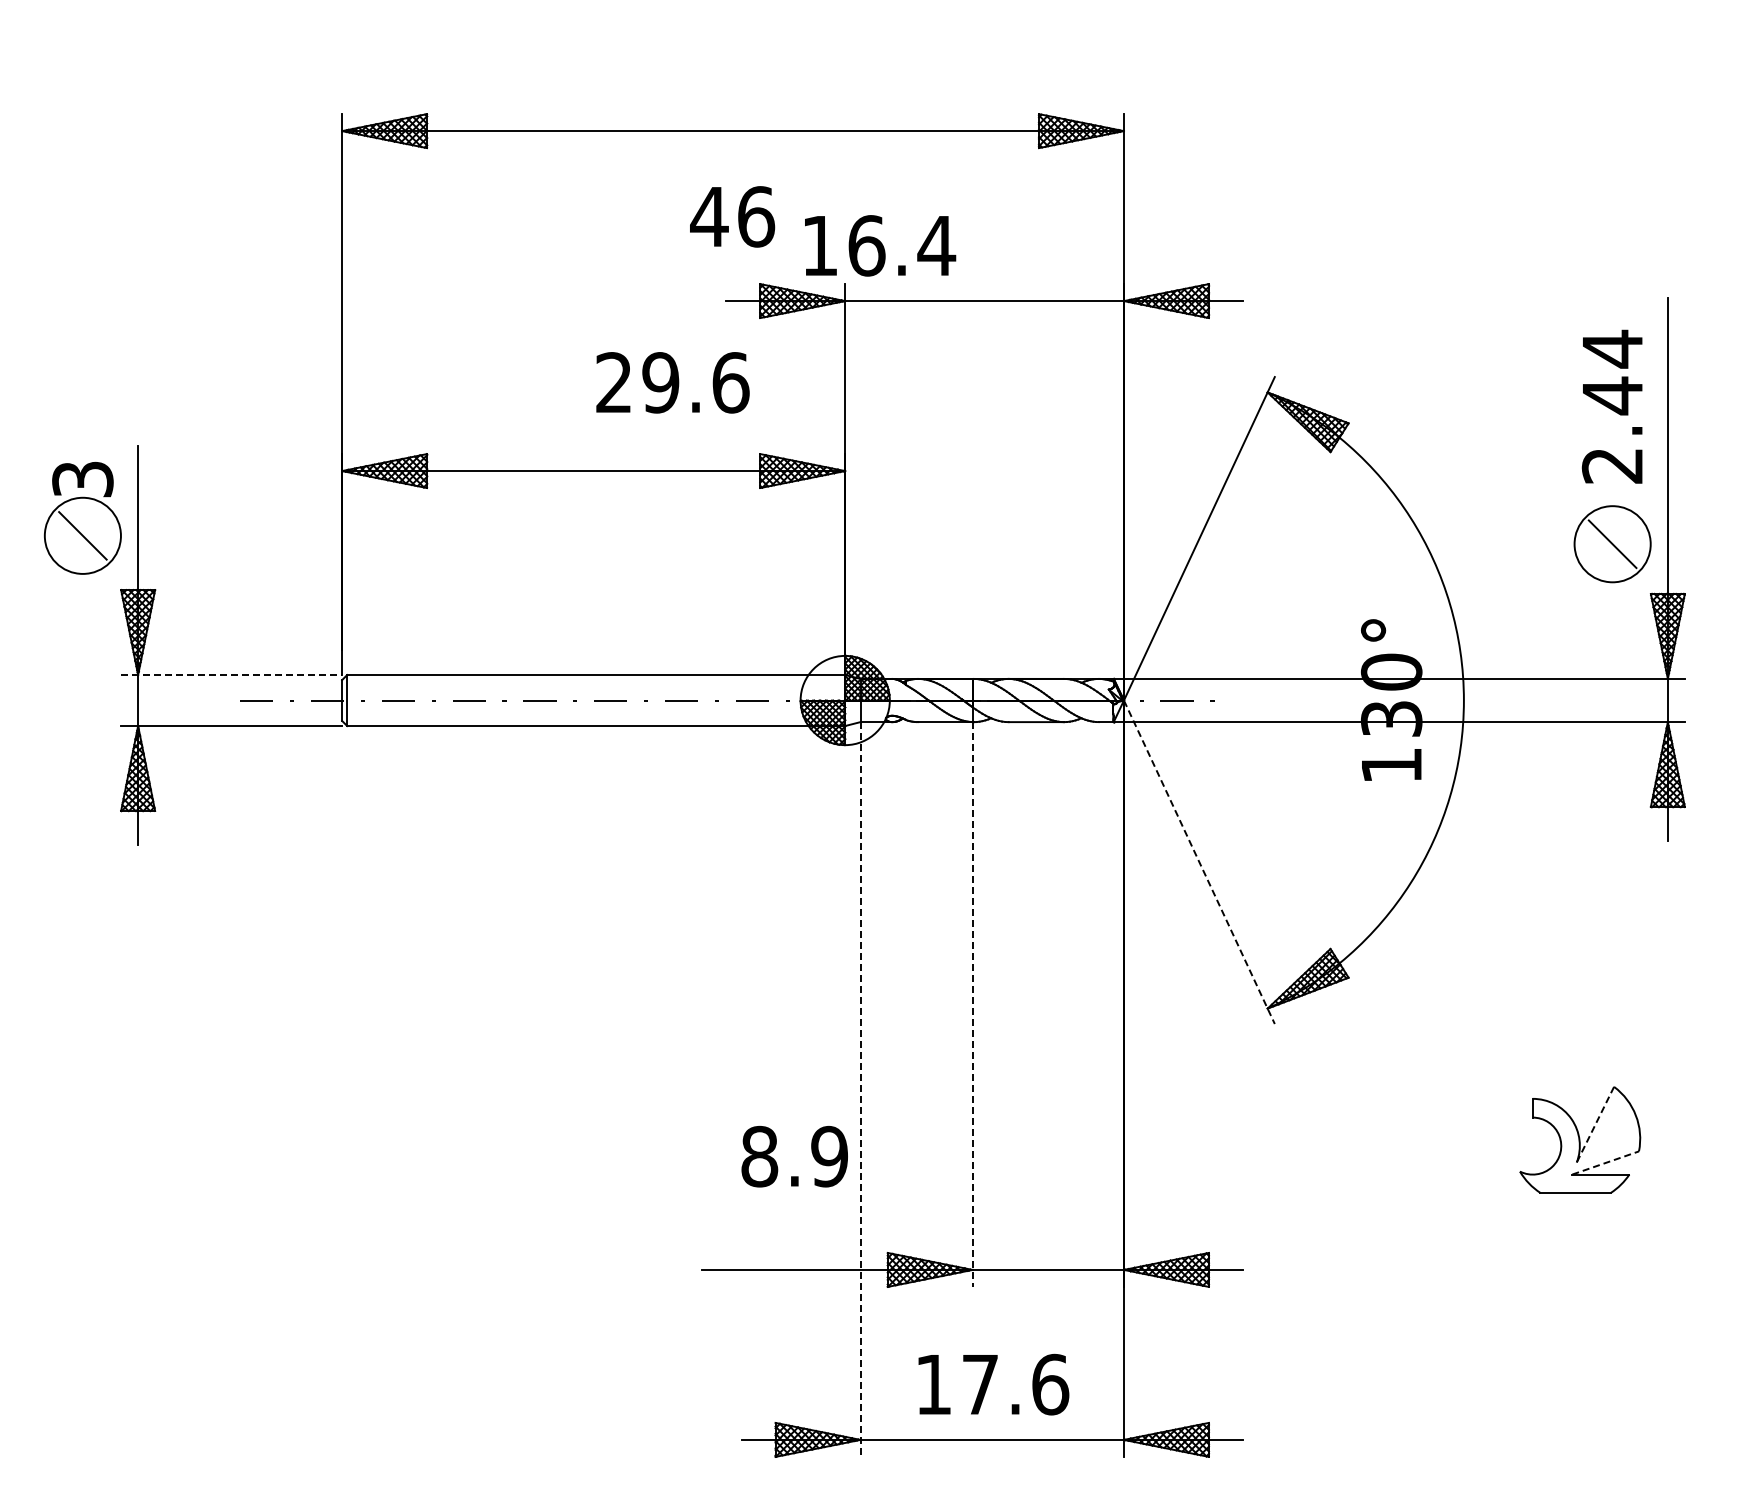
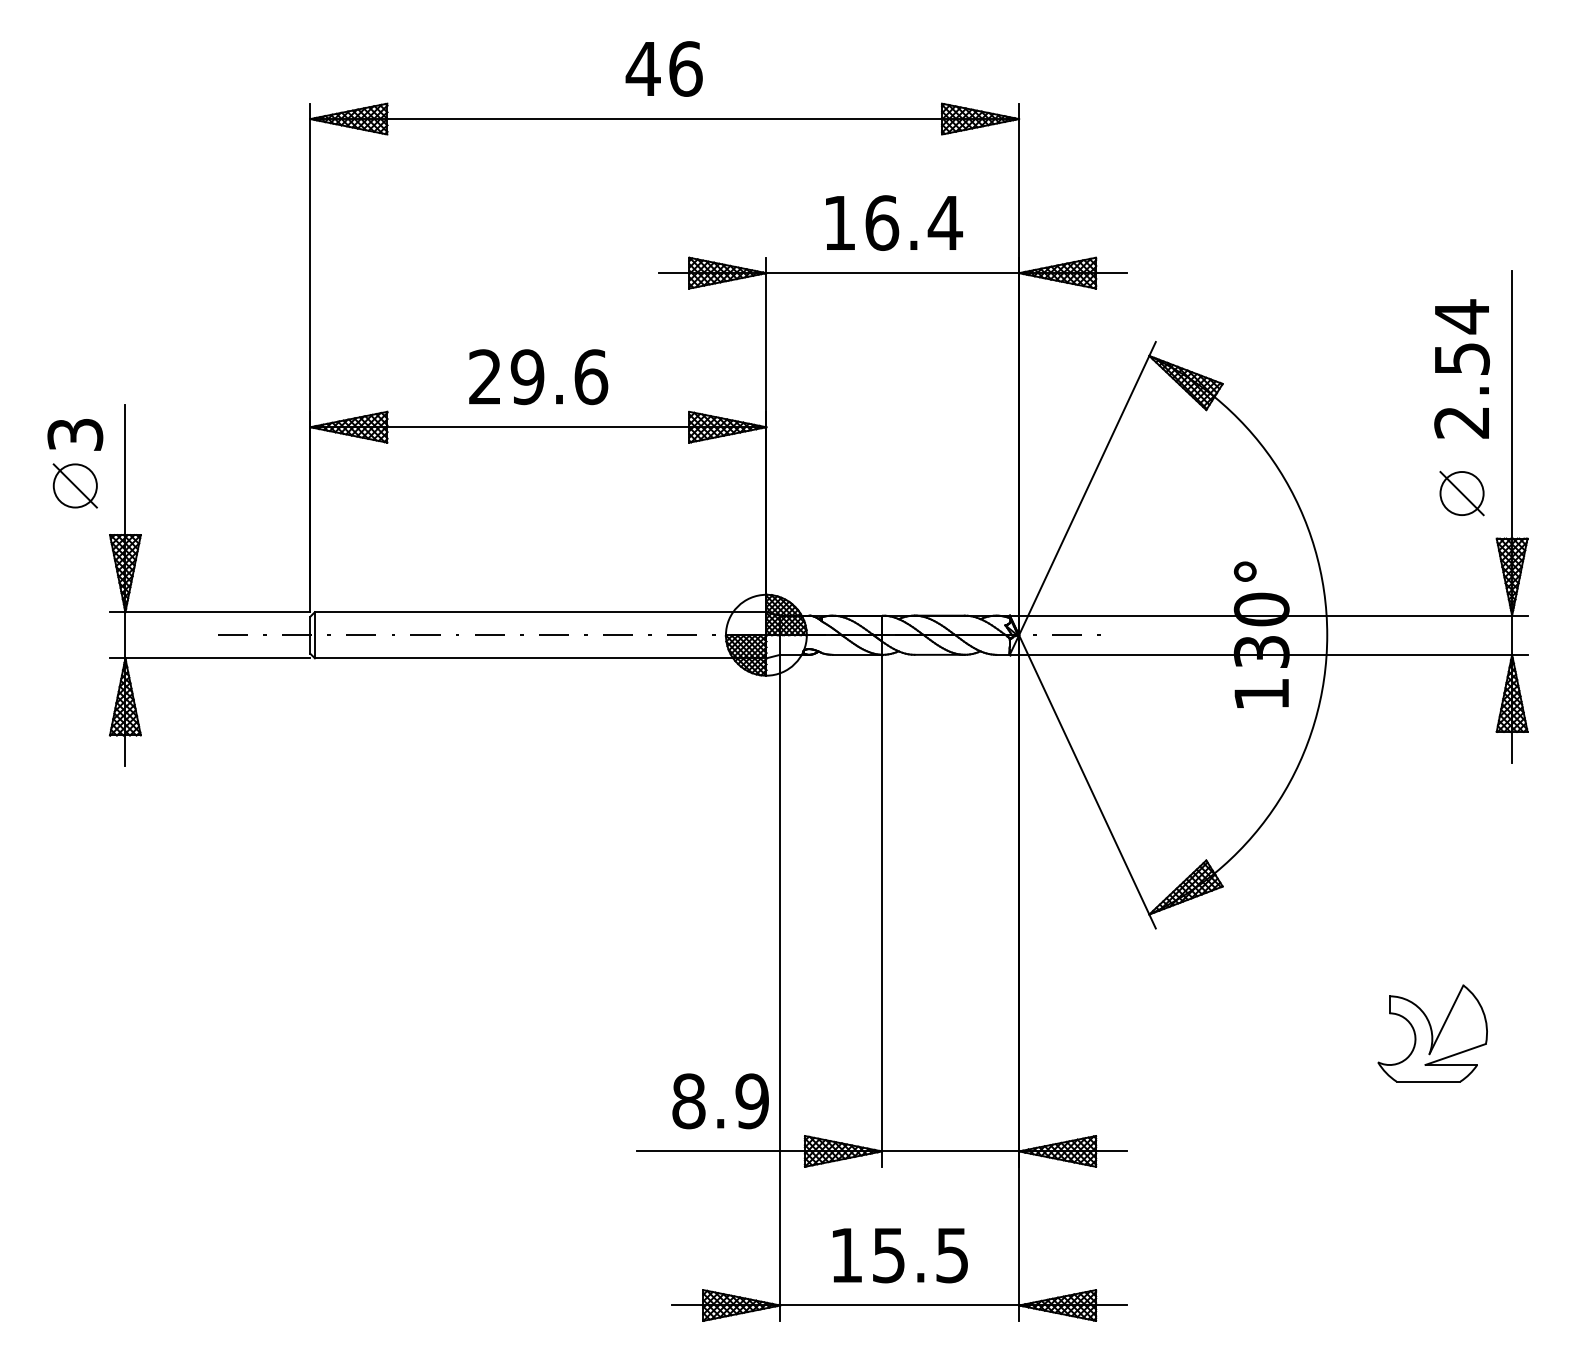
text: (732, 216) -> (664, 68), moved
text: (880, 245) -> (894, 222), moved
text: (672, 382) -> (538, 376), moved
text: (1613, 395) -> (1462, 358), 2.44 -> 2.54
circle: (82, 535) -> (74, 485), size x0.62
circle: (1612, 544) -> (1461, 493), size x0.62
line: (232, 675) -> (210, 612), dashed -> solid
line: (1199, 862) -> (1087, 782), dashed -> solid
line: (972, 1005) -> (881, 911), dashed -> solid
line: (860, 1090) -> (780, 988), dashed -> solid
line: (1595, 1125) -> (1446, 1020), dashed -> solid
text: (794, 1156) -> (720, 1101), moved
line: (1606, 1162) -> (1456, 1054), dashed -> solid
text: (1016, 1384) -> (921, 1255), 17.6 -> 15.5

